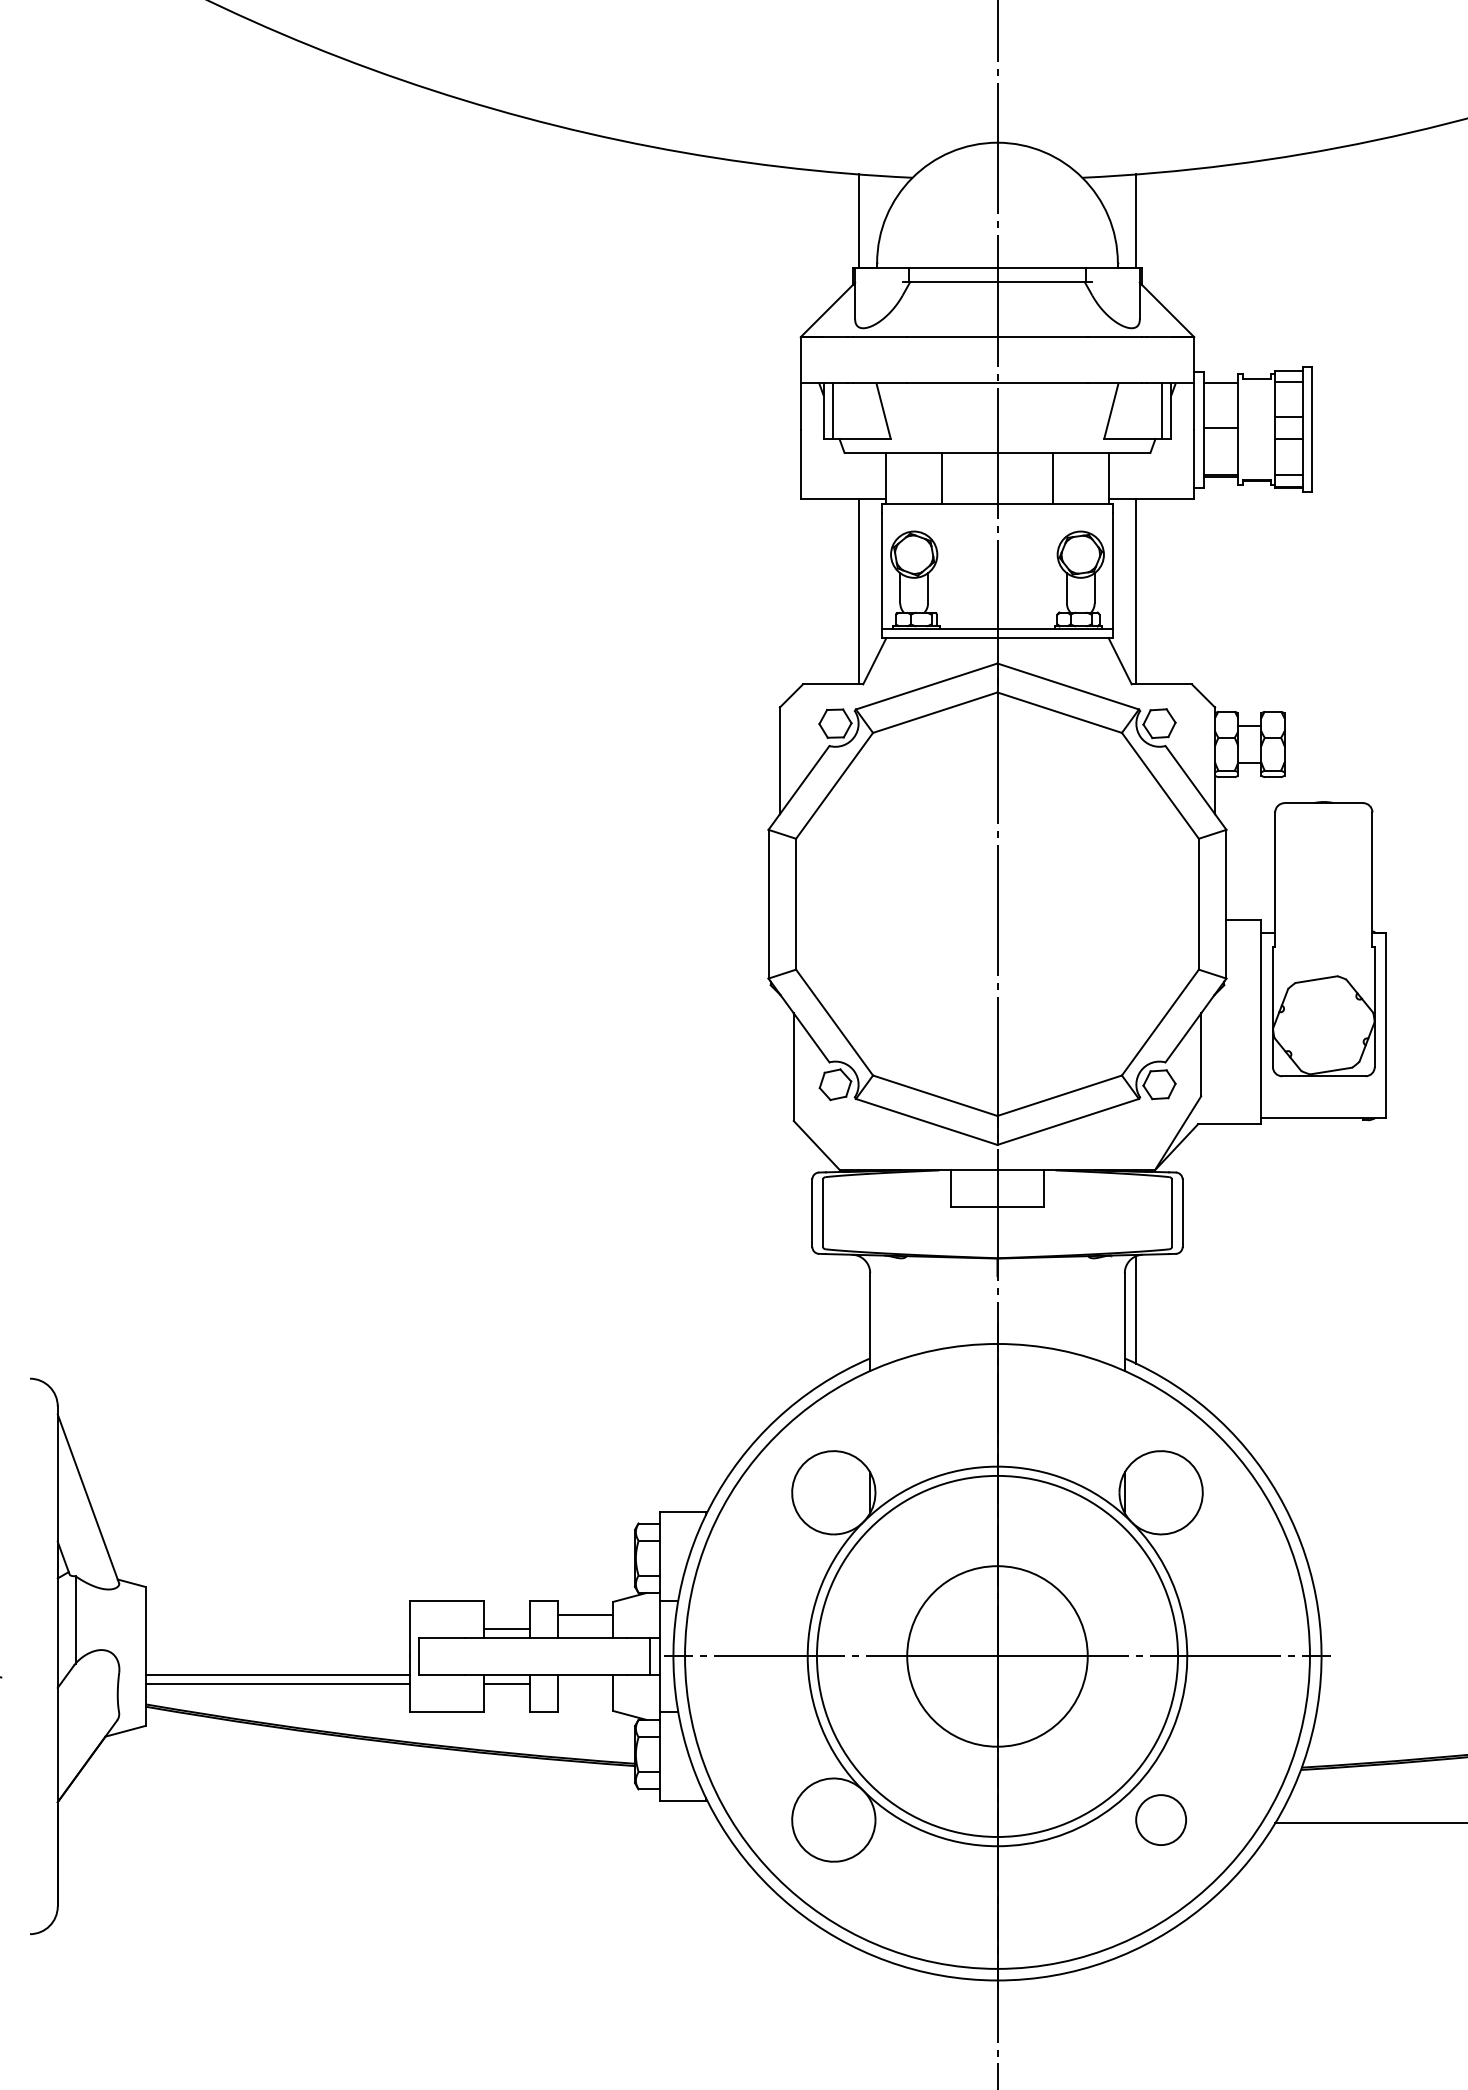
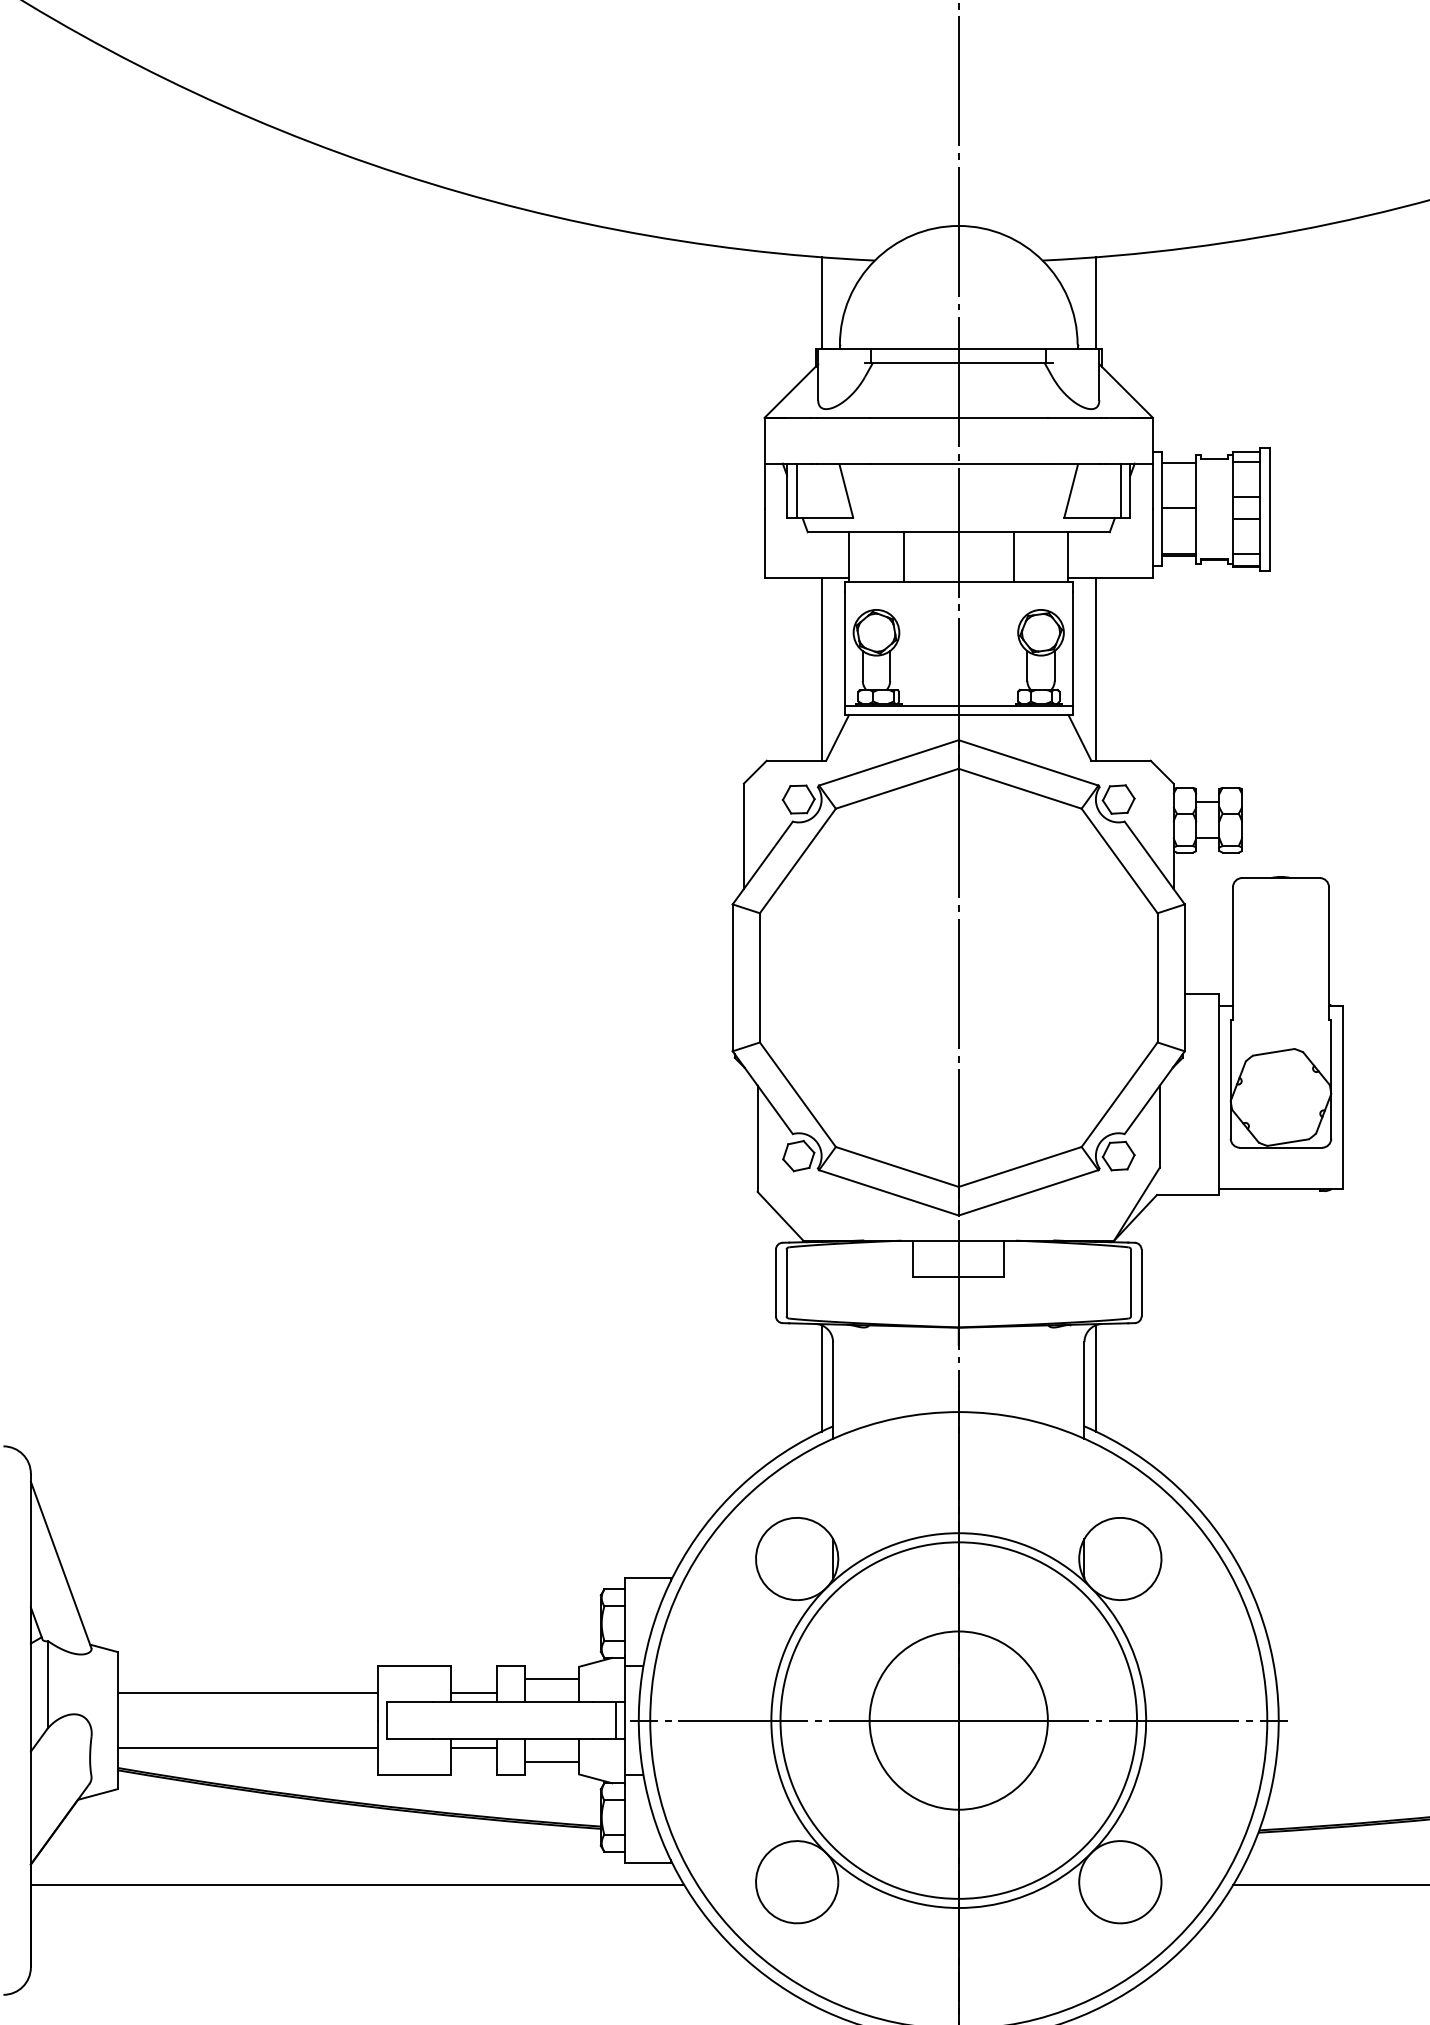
line: (858, 1309) -> (821, 1378), added
line: (277, 1674) -> (247, 1693), moved
line: (585, 1698) -> (551, 1762), added
circle: (1160, 1819) -> (1119, 1881), size x1.67
line: (388, 1823) -> (357, 1885), added

